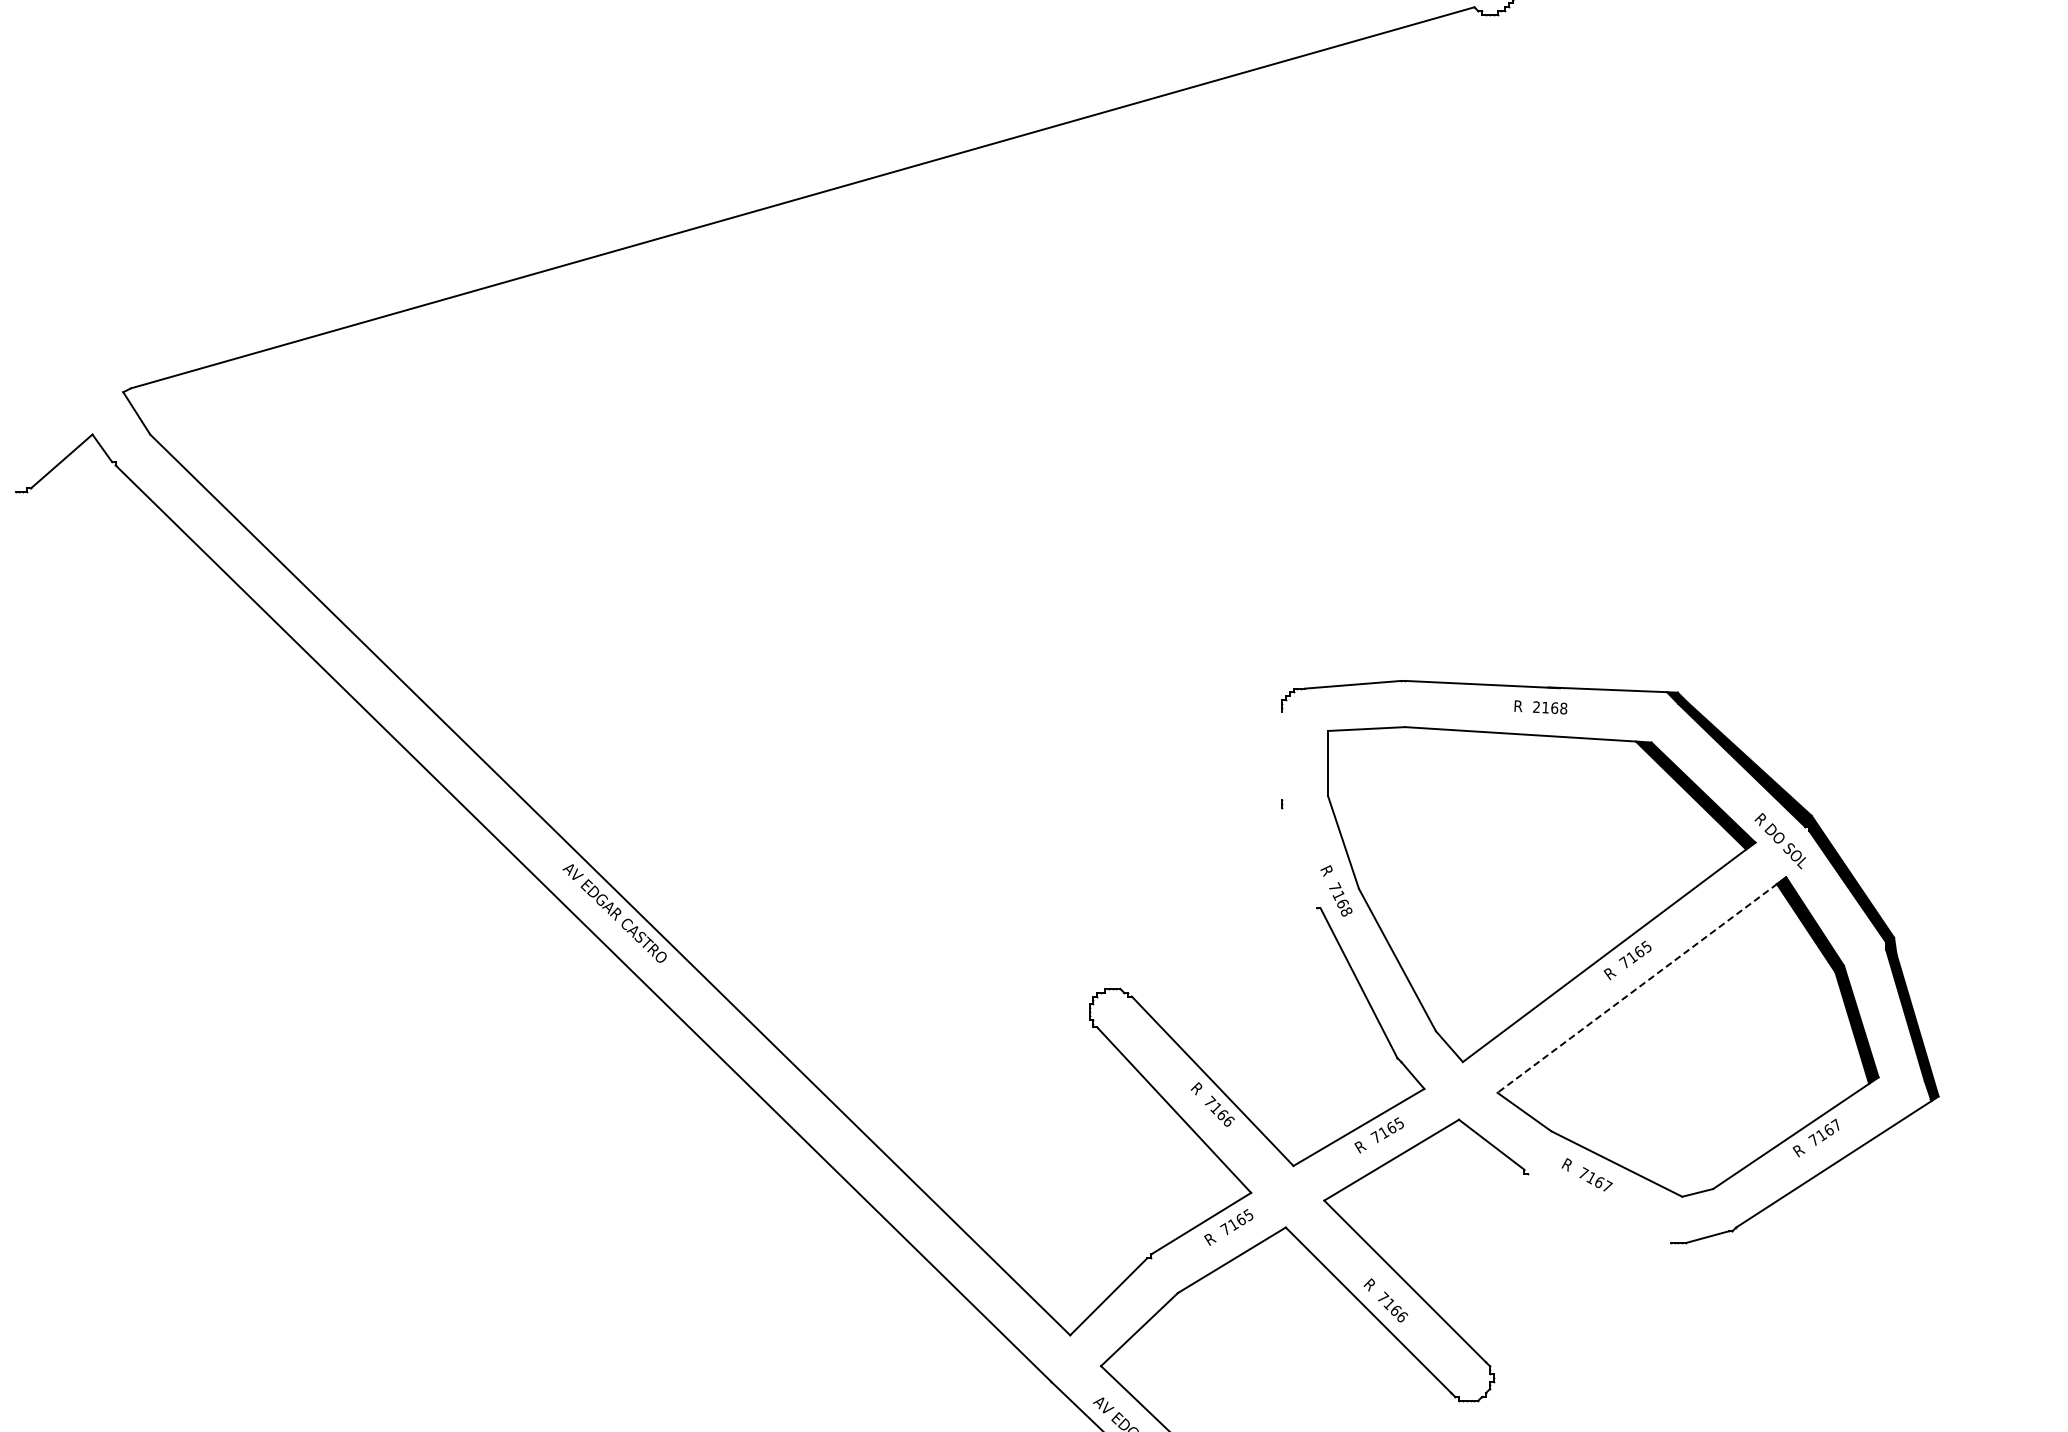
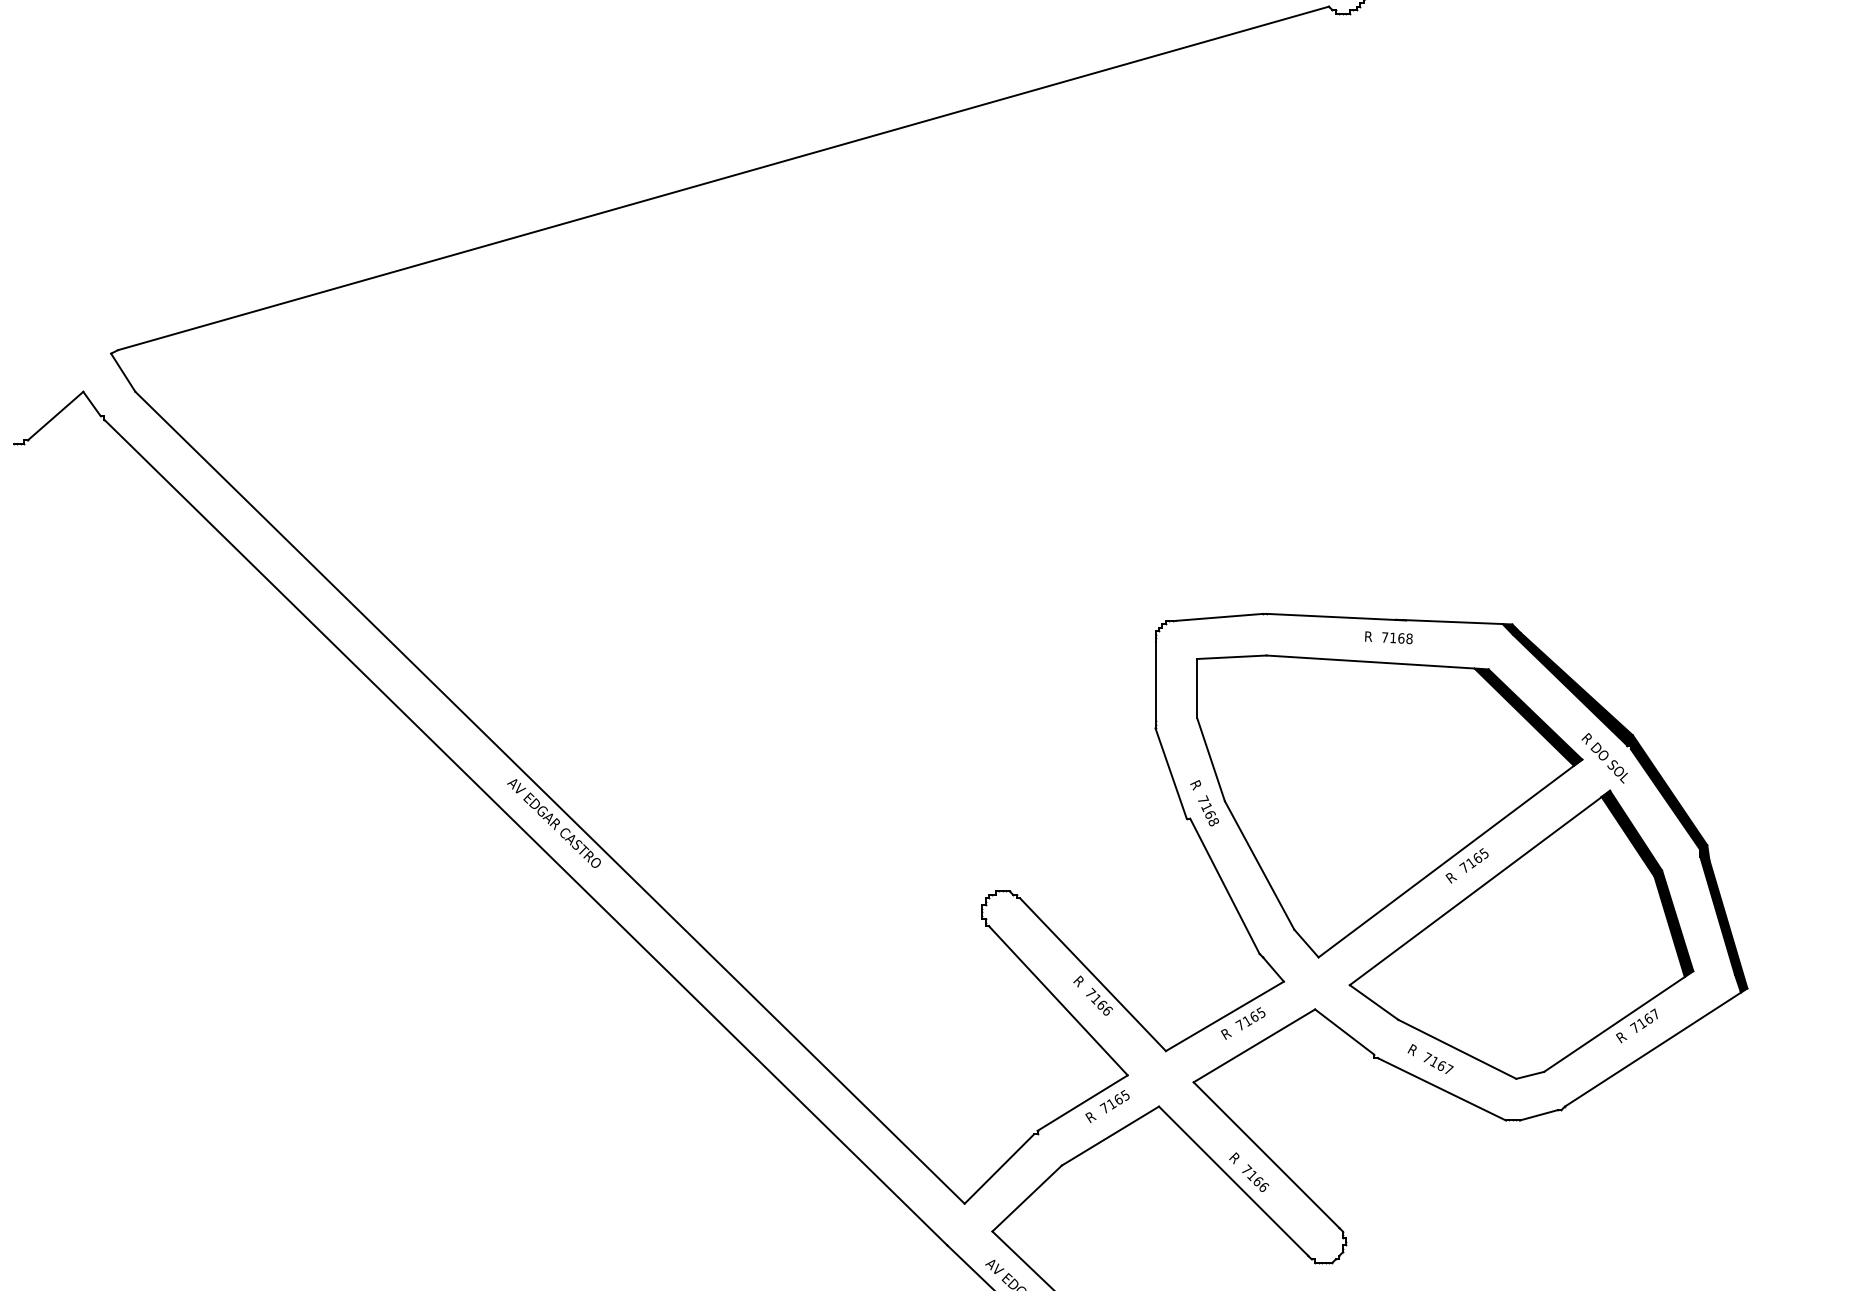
text: (1536, 706) -> (1384, 636), 2168 -> 7168
line: (1281, 755) -> (1155, 681), added
line: (1298, 857) -> (1170, 773), added
line: (1641, 985) -> (1479, 888), dashed -> solid
line: (1599, 1207) -> (1441, 1088), added

